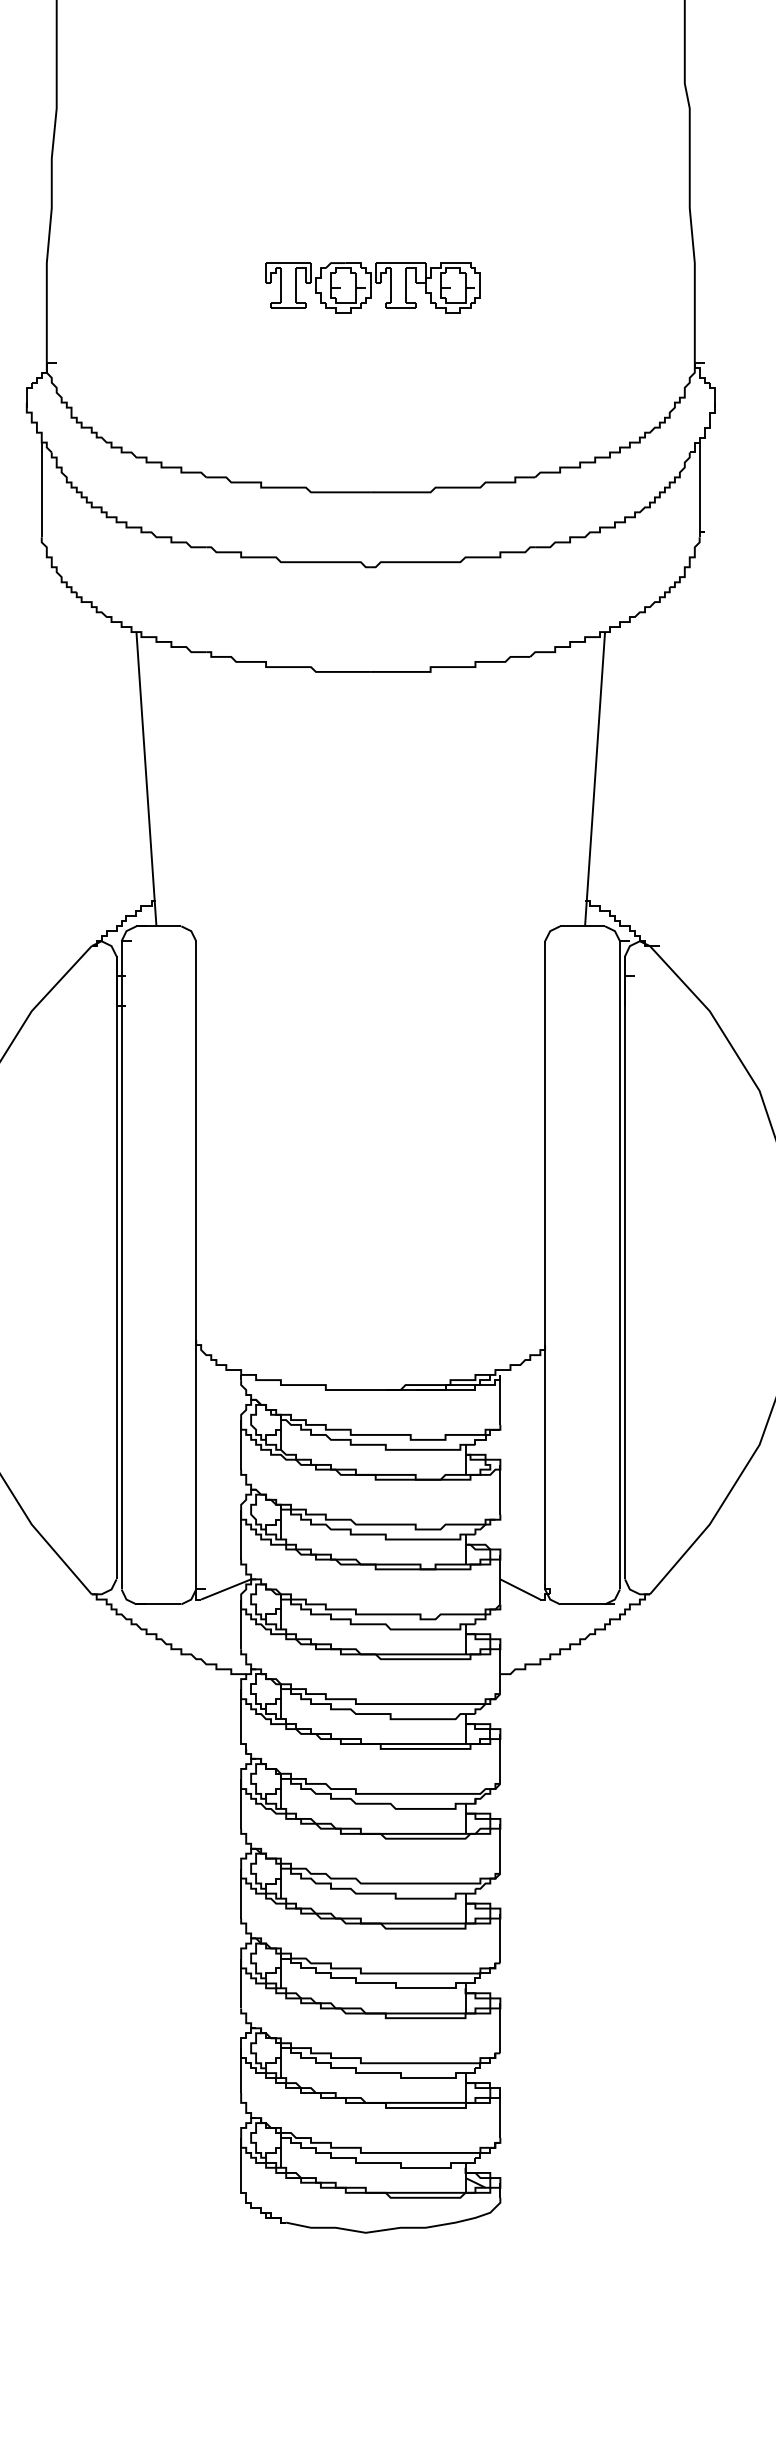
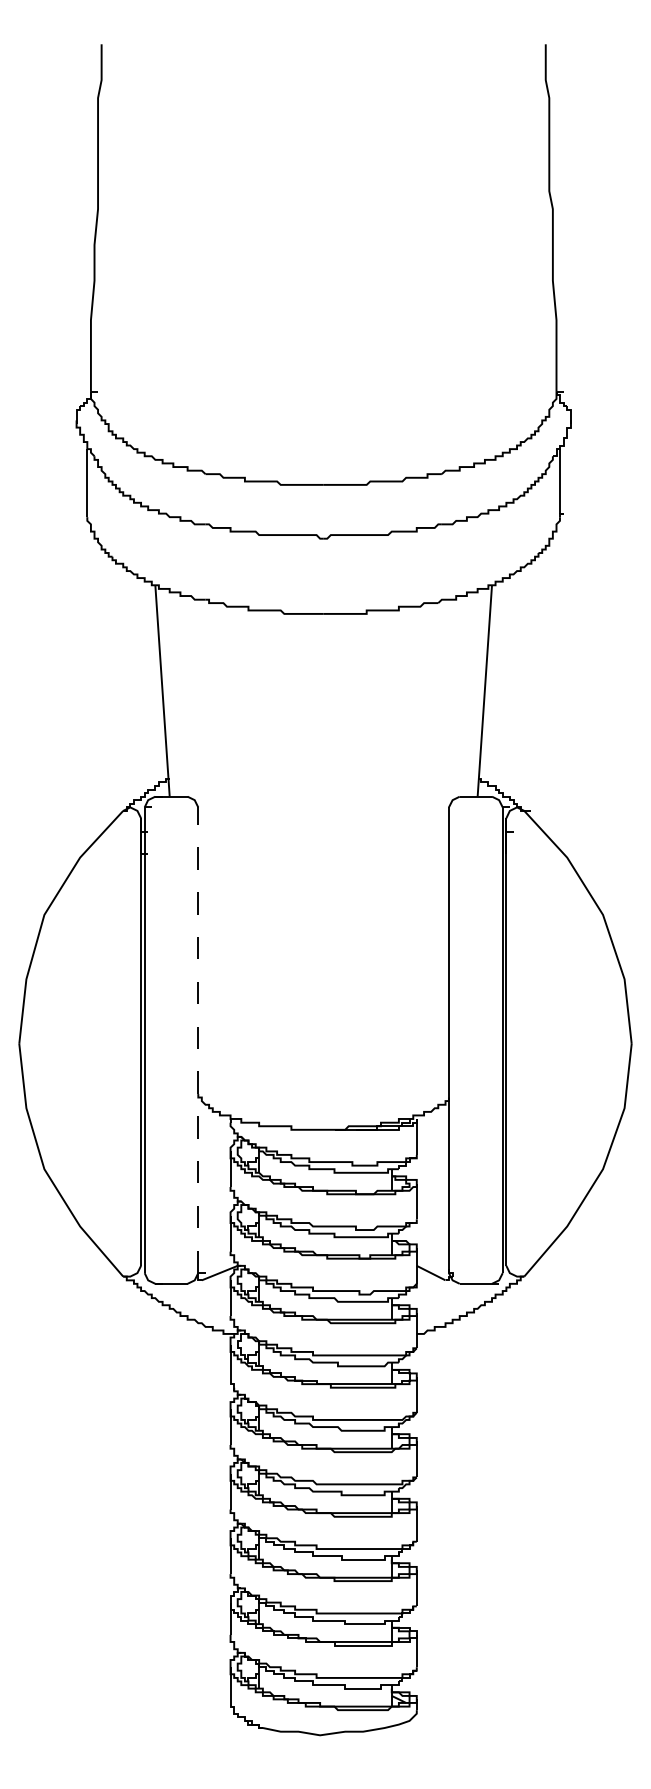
part: (371, 287) -> (324, 337), removed
line: (196, 1265) -> (198, 1040), solid -> dashed

